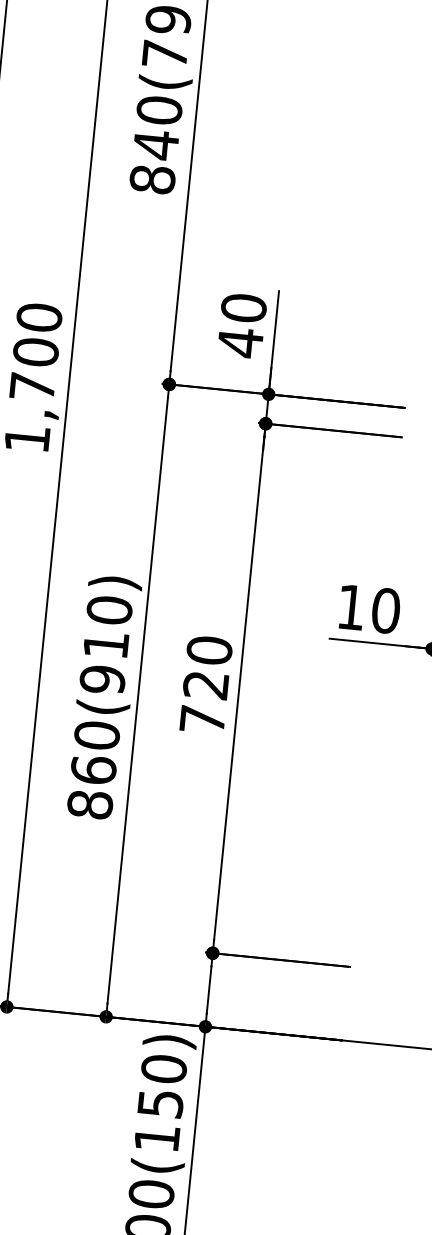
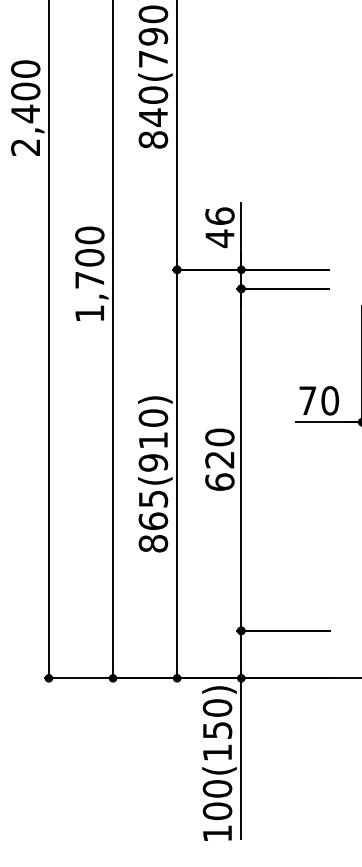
text: (243, 308) -> (219, 216), 40 -> 46
text: (350, 606) -> (307, 400), 10 -> 70
text: (202, 718) -> (219, 481), 720 -> 620
text: (97, 734) -> (153, 498), 860(910) -> 865(910)

